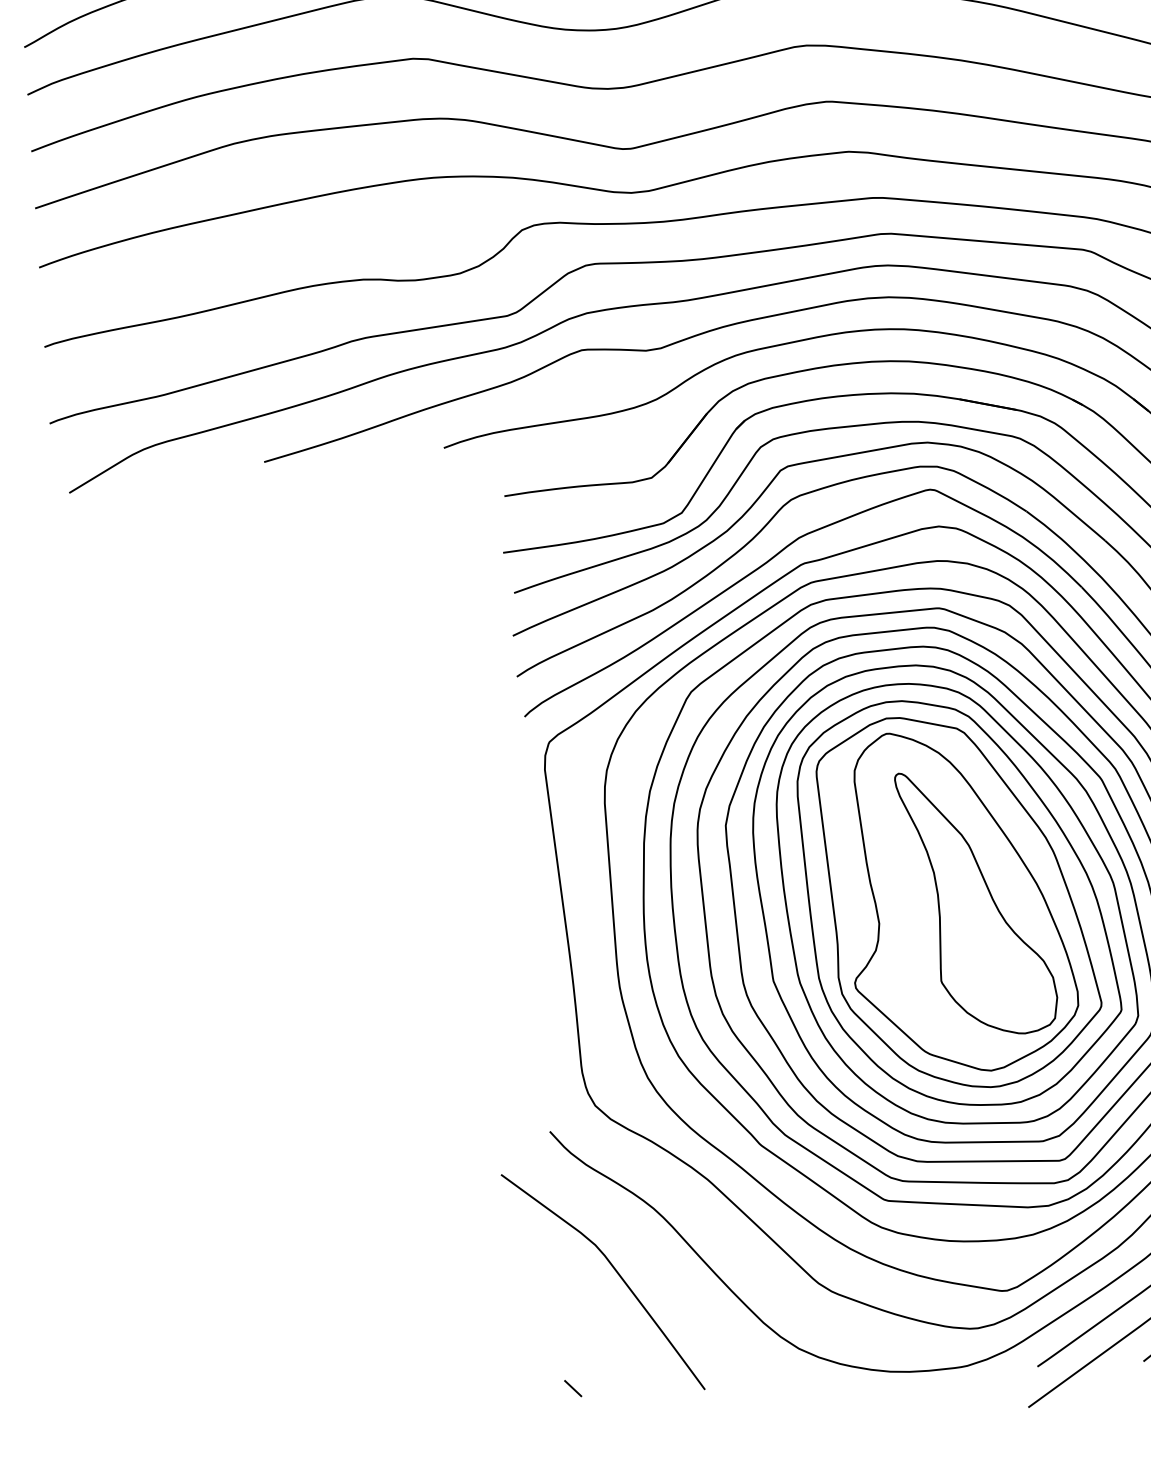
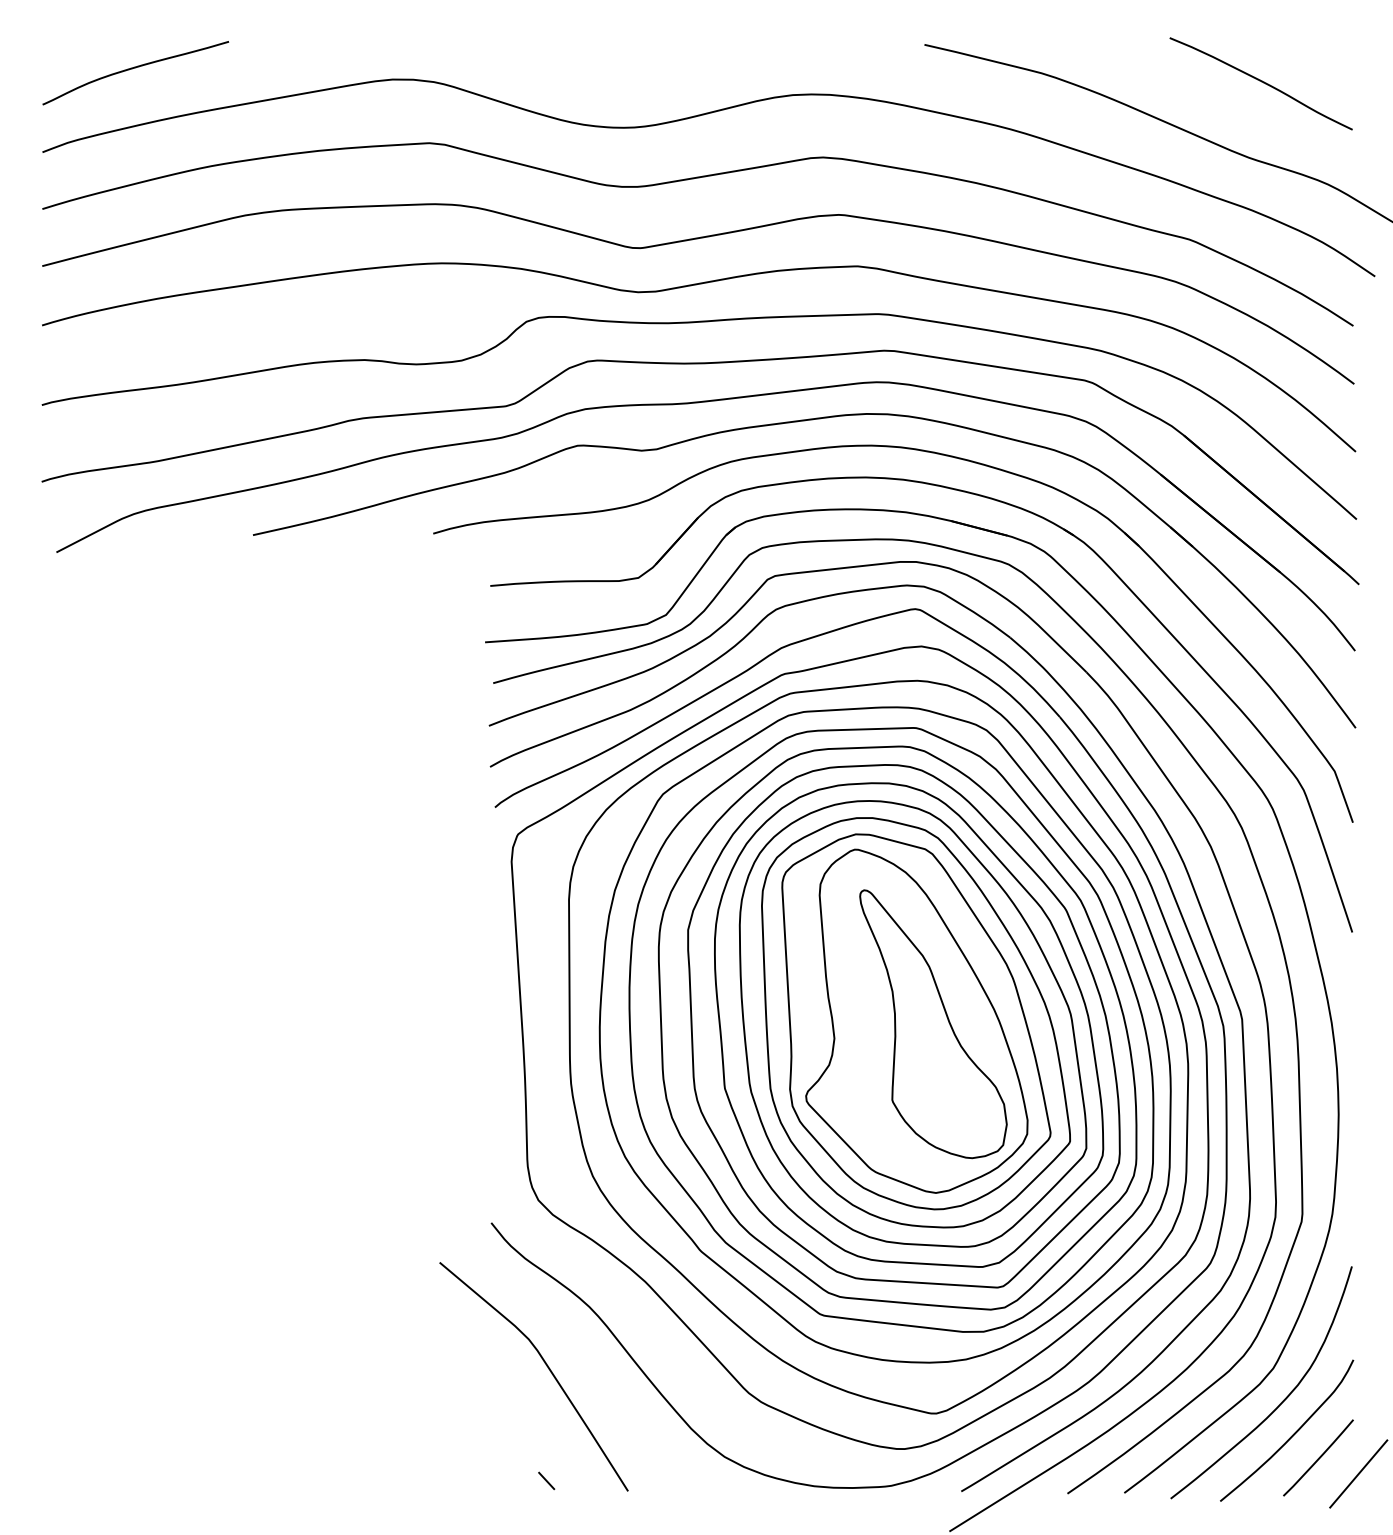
line: (572, 1388) -> (546, 1480), moved

